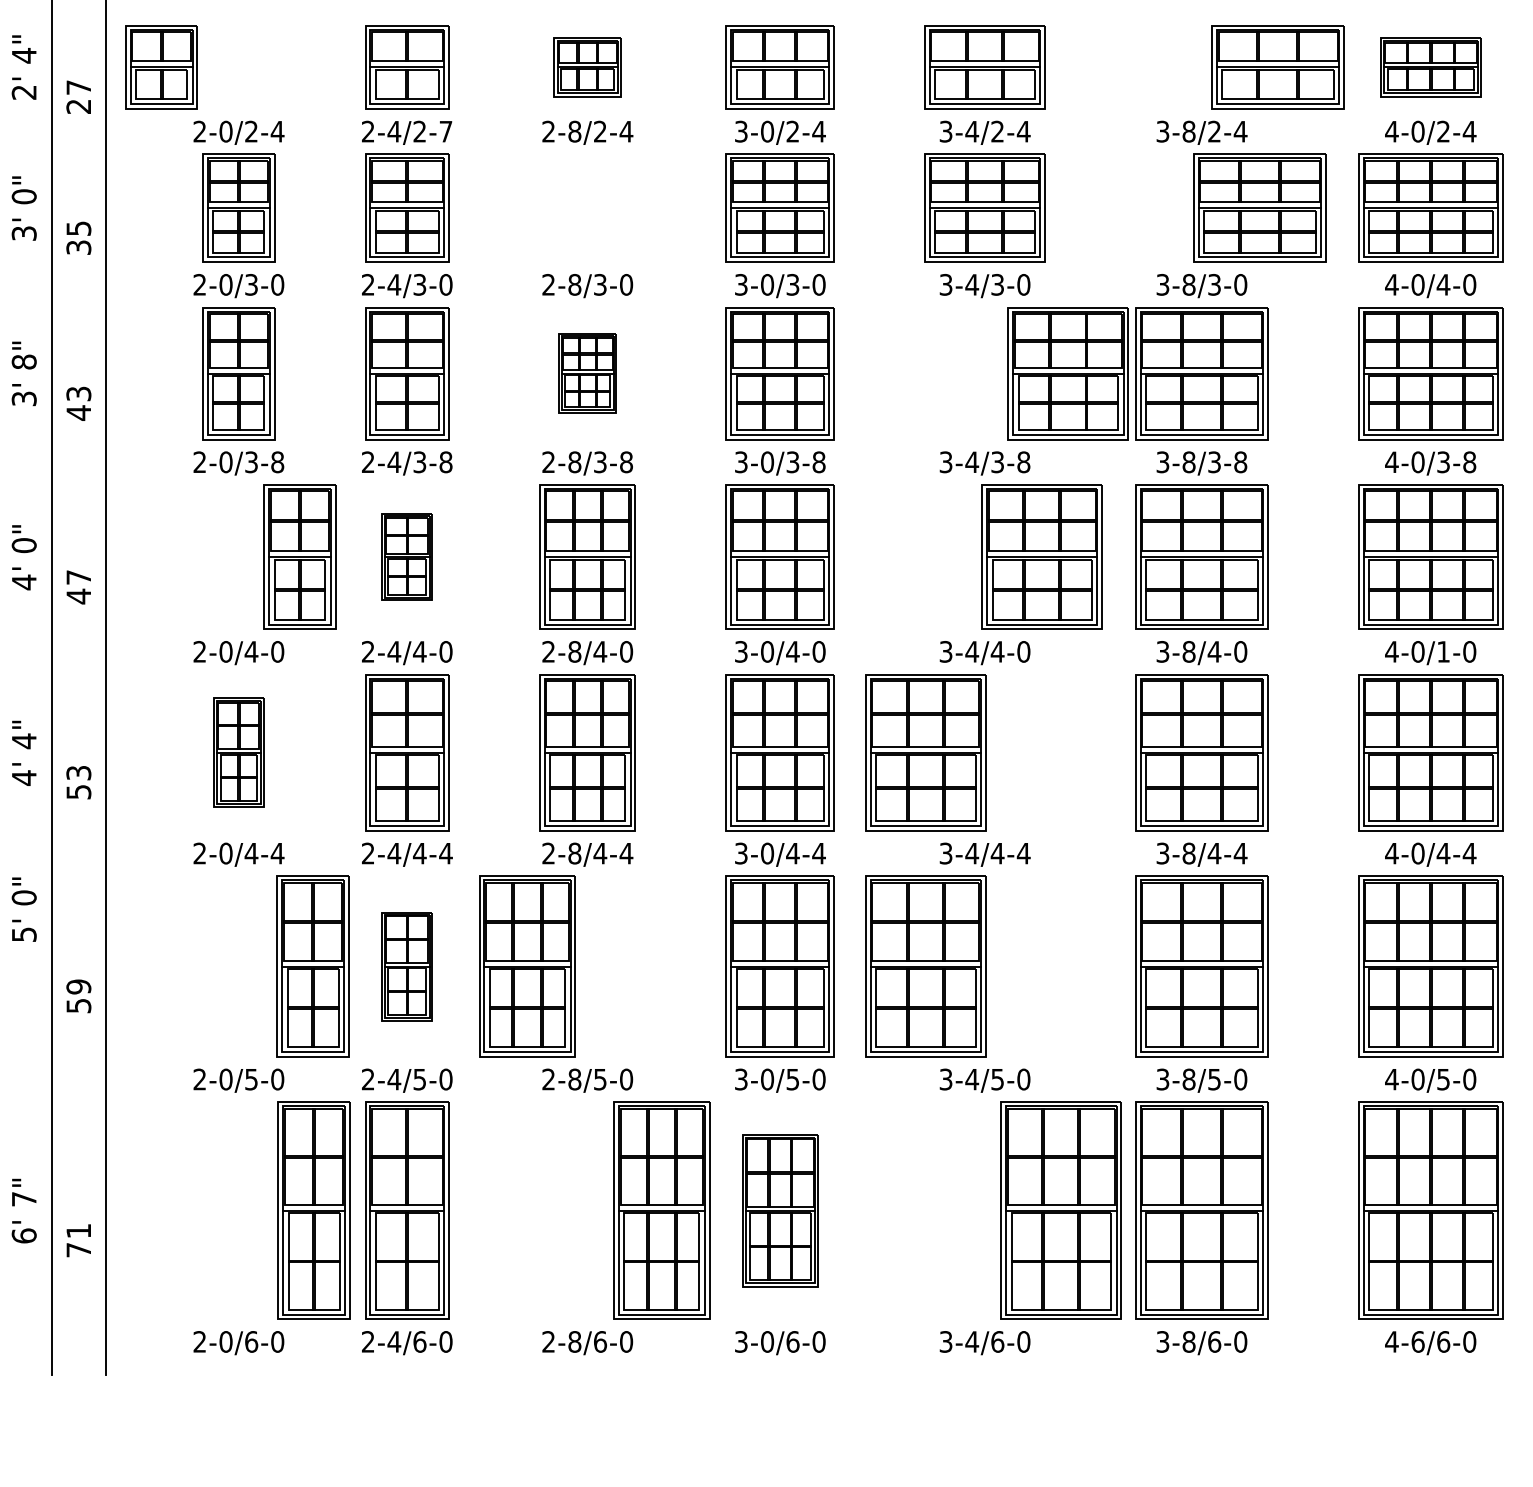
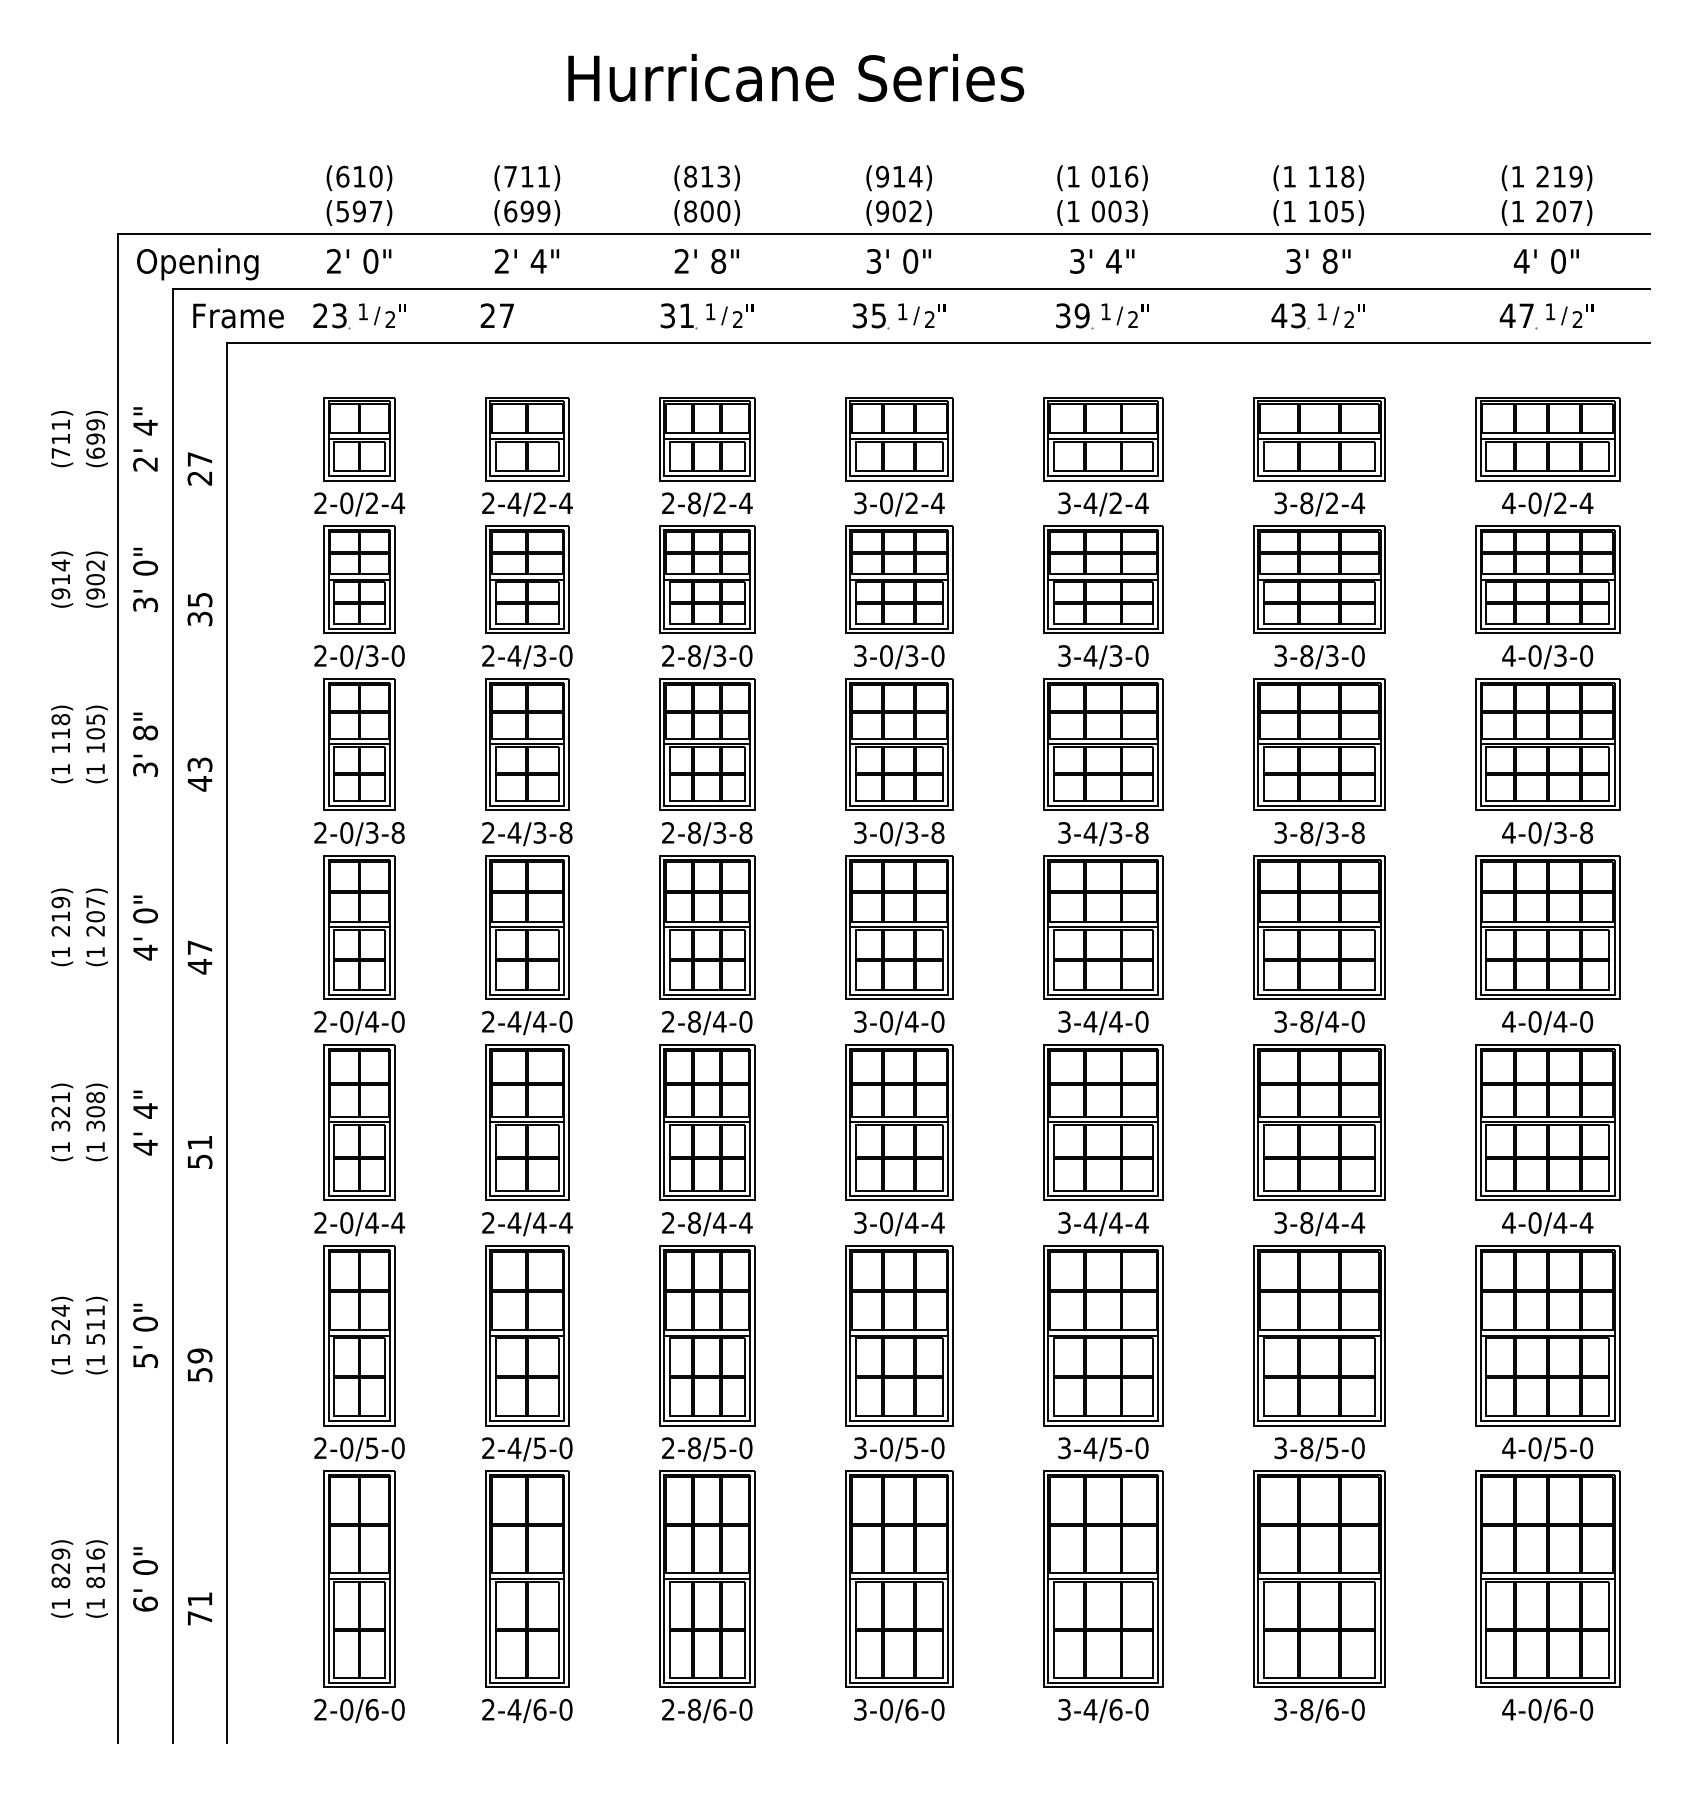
part: (161, 67) -> (359, 439), moved
part: (587, 67) -> (707, 439), size x1.43
part: (1278, 67) -> (1319, 439), moved
part: (1430, 67) -> (1547, 439), size x1.43
text: (445, 130) -> (565, 502), 2-4/2-7 -> 2-4/2-4
part: (587, 208) -> (707, 579), added
part: (1260, 208) -> (1319, 579), moved
text: (1443, 284) -> (1560, 655), 4-0/4-0 -> 4-0/3-0
part: (587, 373) -> (707, 744), size x1.67
part: (1068, 373) -> (1103, 744), moved
part: (300, 557) -> (359, 927), moved
part: (407, 557) -> (527, 927), size x1.67
part: (1042, 557) -> (1103, 927), moved
text: (1443, 651) -> (1560, 1021), 4-0/1-0 -> 4-0/4-0
part: (238, 752) -> (359, 1122), size x1.43
part: (925, 752) -> (1103, 1122), moved
text: (78, 772) -> (199, 1142), 53 -> 51
text: (24, 909) -> (145, 1335), moved
part: (313, 966) -> (359, 1335), moved
part: (407, 966) -> (527, 1335), size x1.67
part: (527, 966) -> (707, 1335), moved
part: (925, 966) -> (1103, 1335), moved
text: (24, 1199) -> (145, 1567), 7" -> 0"
part: (314, 1210) -> (359, 1578), moved
part: (662, 1210) -> (707, 1578), moved
part: (780, 1210) -> (899, 1578), size x1.43
part: (1061, 1210) -> (1103, 1578), moved
text: (1417, 1341) -> (1534, 1709), 4-6/6-0 -> 4-0/6-0

